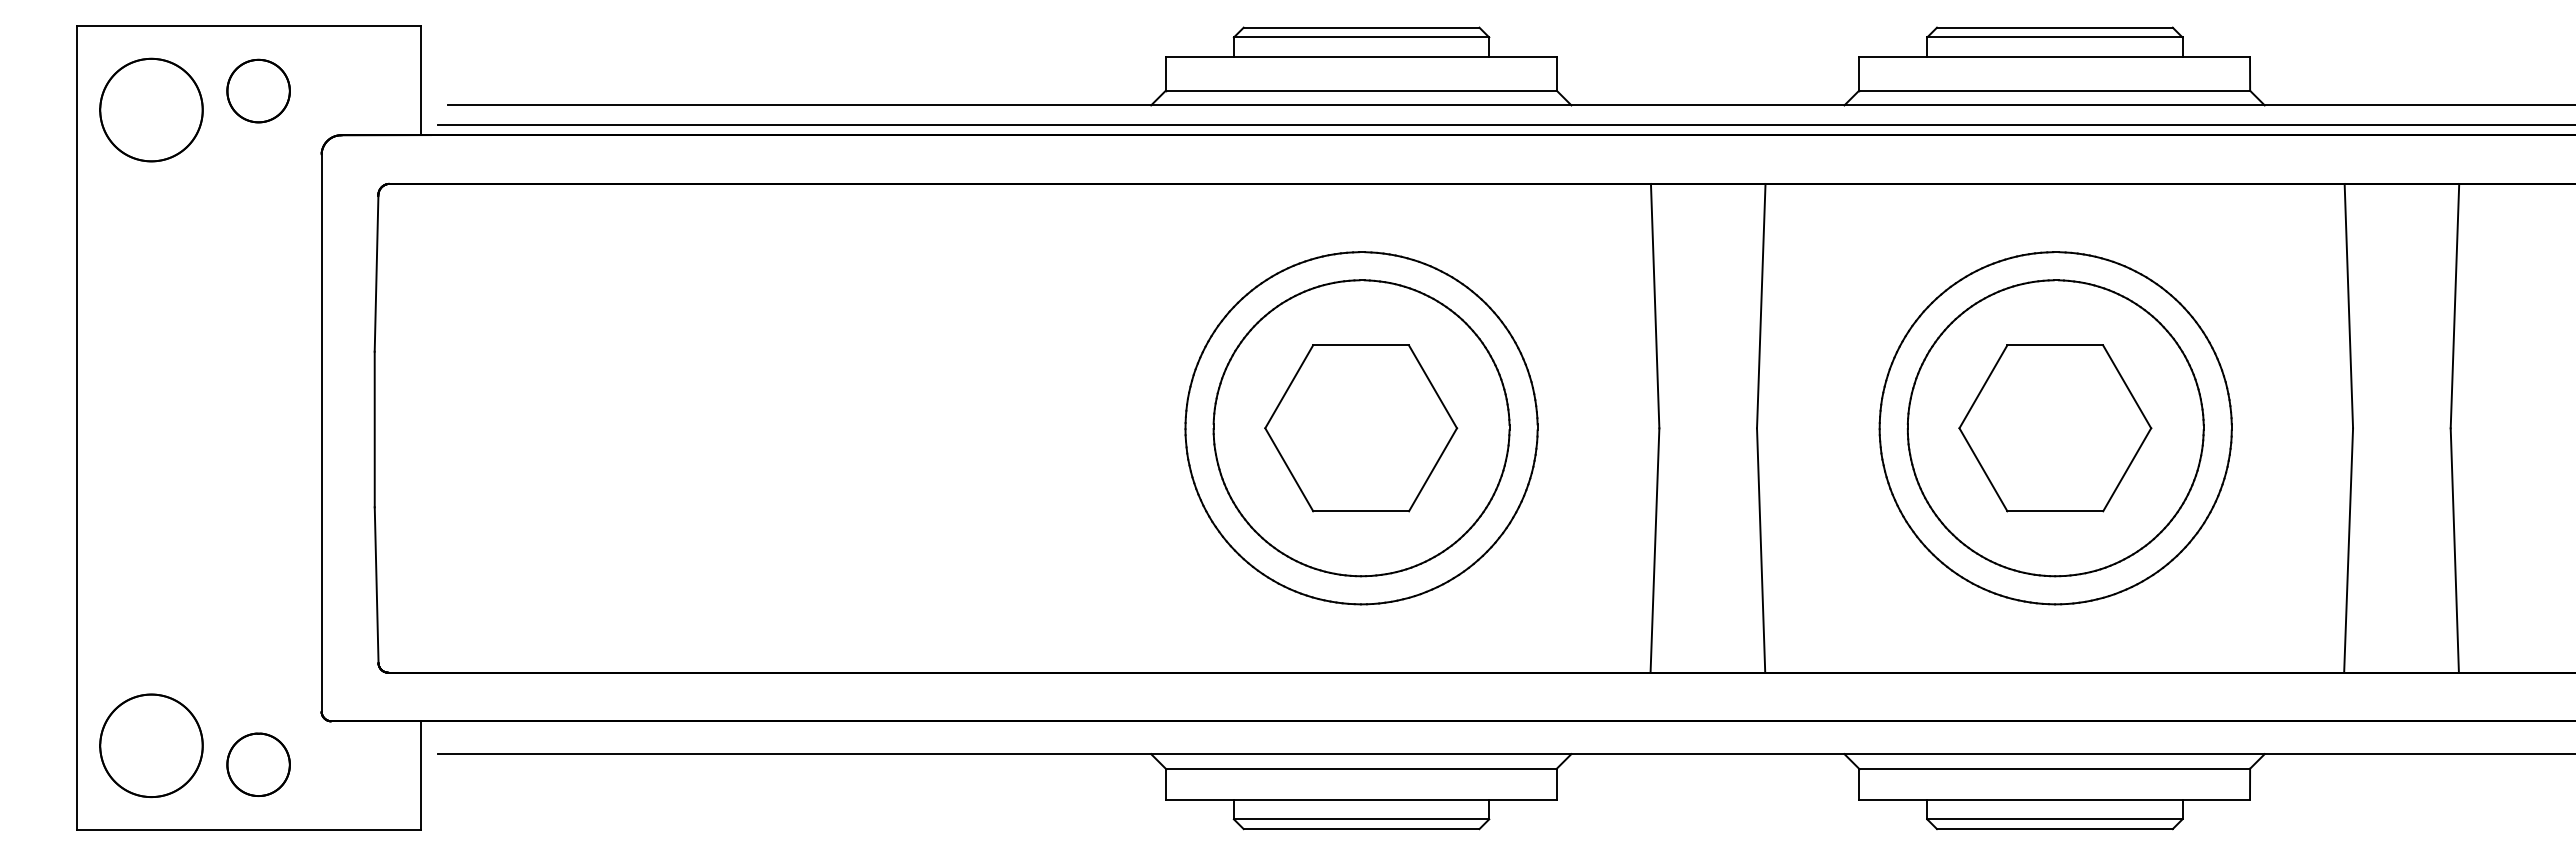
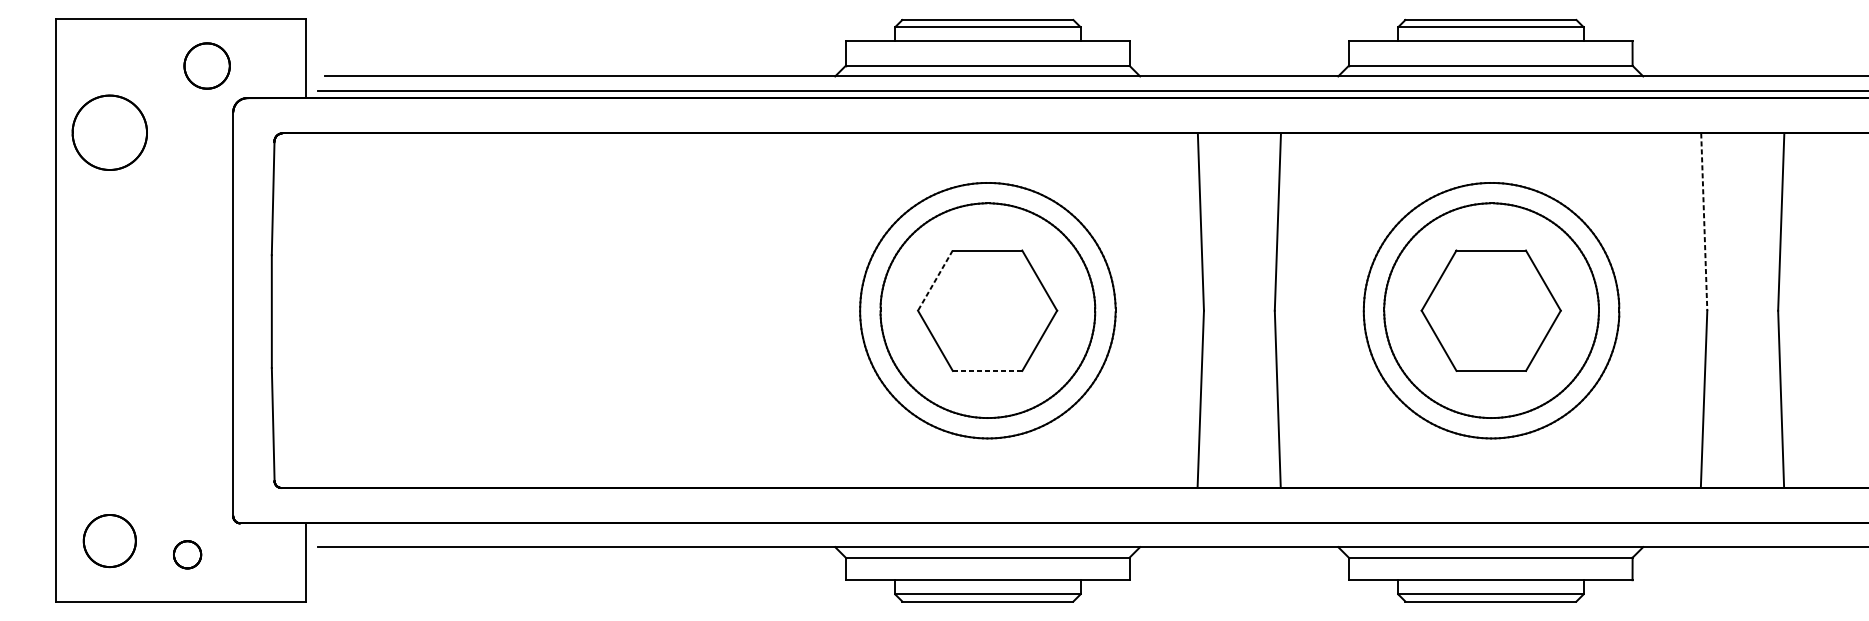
part: (258, 90) -> (207, 65), moved
part: (151, 109) -> (109, 132), moved
line: (2348, 306) -> (1703, 222), solid -> dashed
line: (1289, 386) -> (935, 280), solid -> dashed
line: (1361, 511) -> (987, 371), solid -> dashed
part: (151, 745) -> (109, 540), size x0.7
part: (258, 764) -> (187, 554), size x0.6

